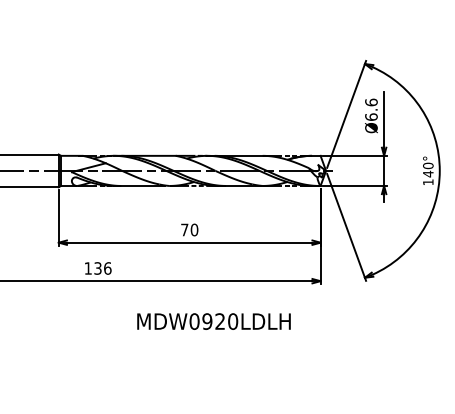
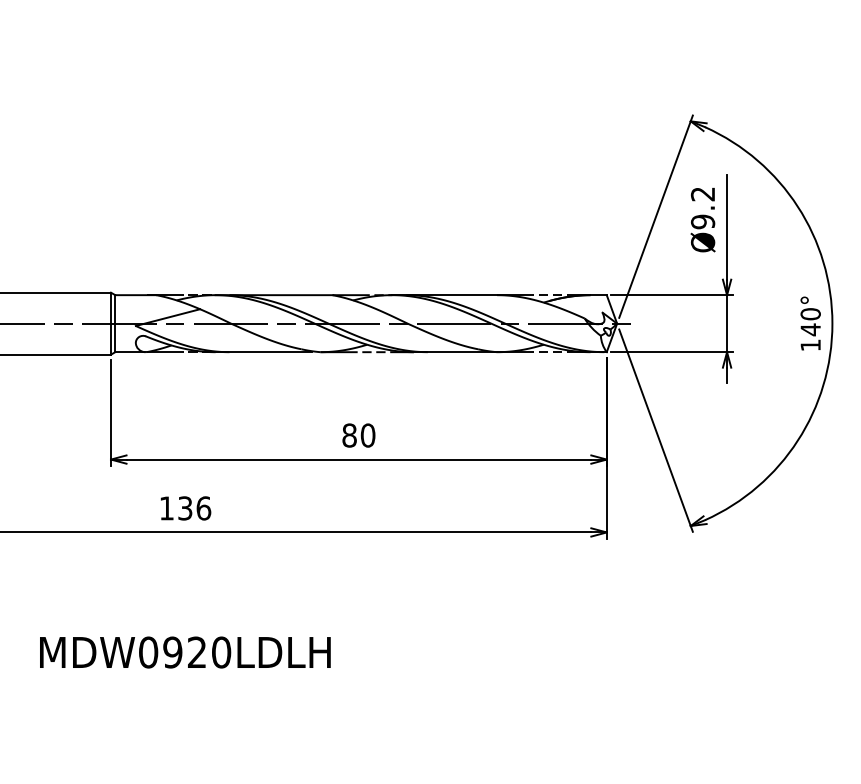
text: (371, 109) -> (703, 207), Ø6.6 -> Ø9.2
text: (184, 229) -> (349, 434), 70 -> 80
text: (213, 321) -> (184, 652), moved

